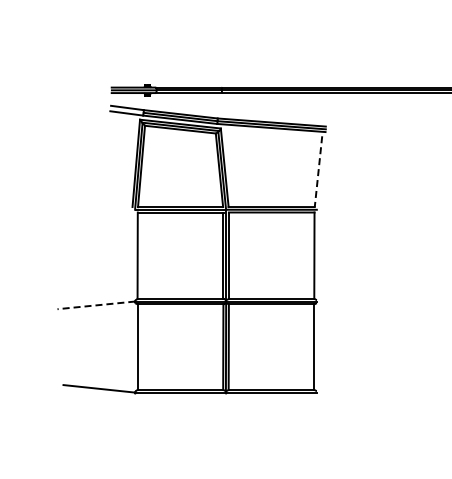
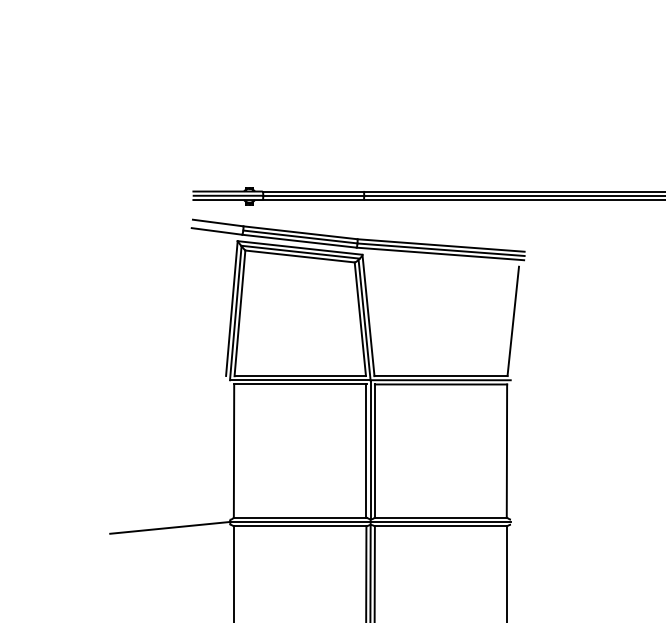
line: (318, 171) -> (513, 321), dashed -> solid
line: (95, 305) -> (168, 528), dashed -> solid

